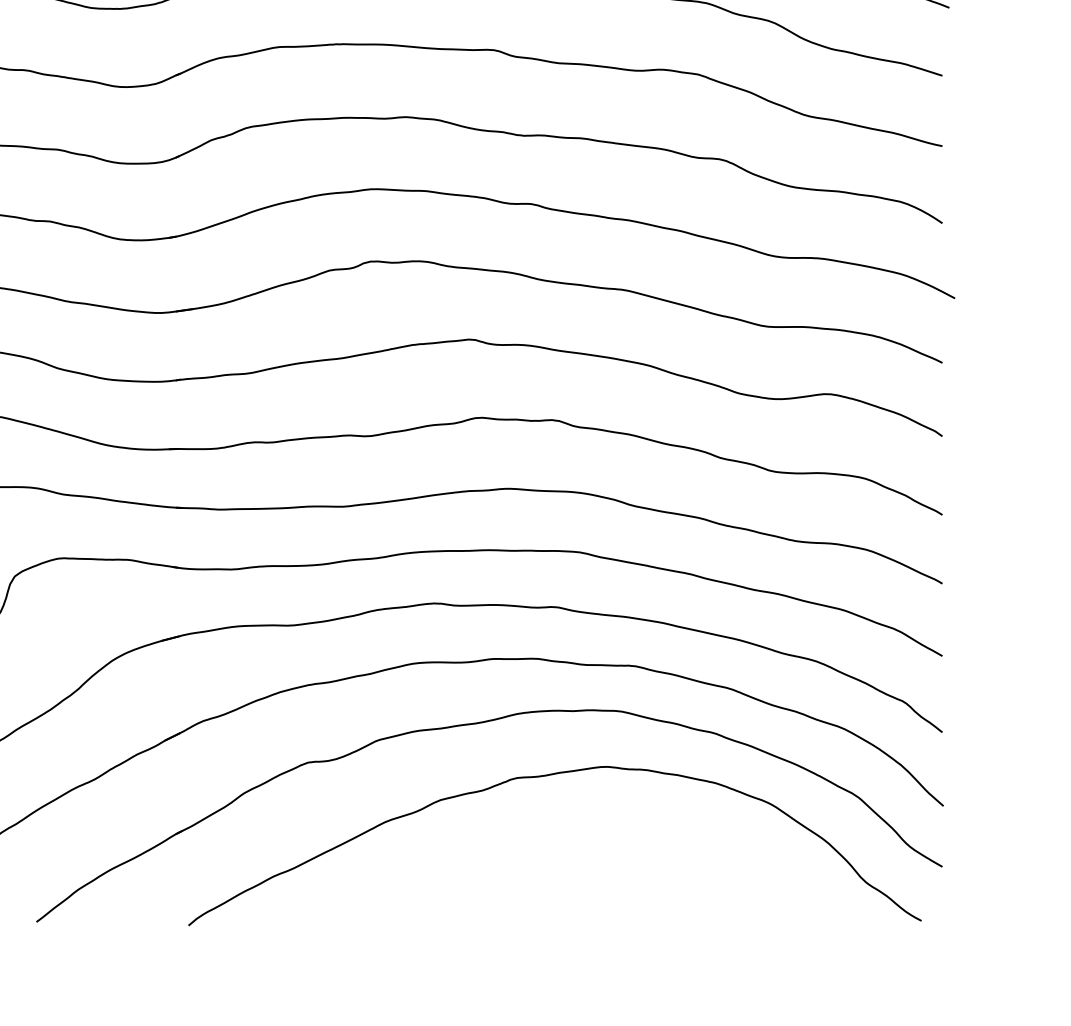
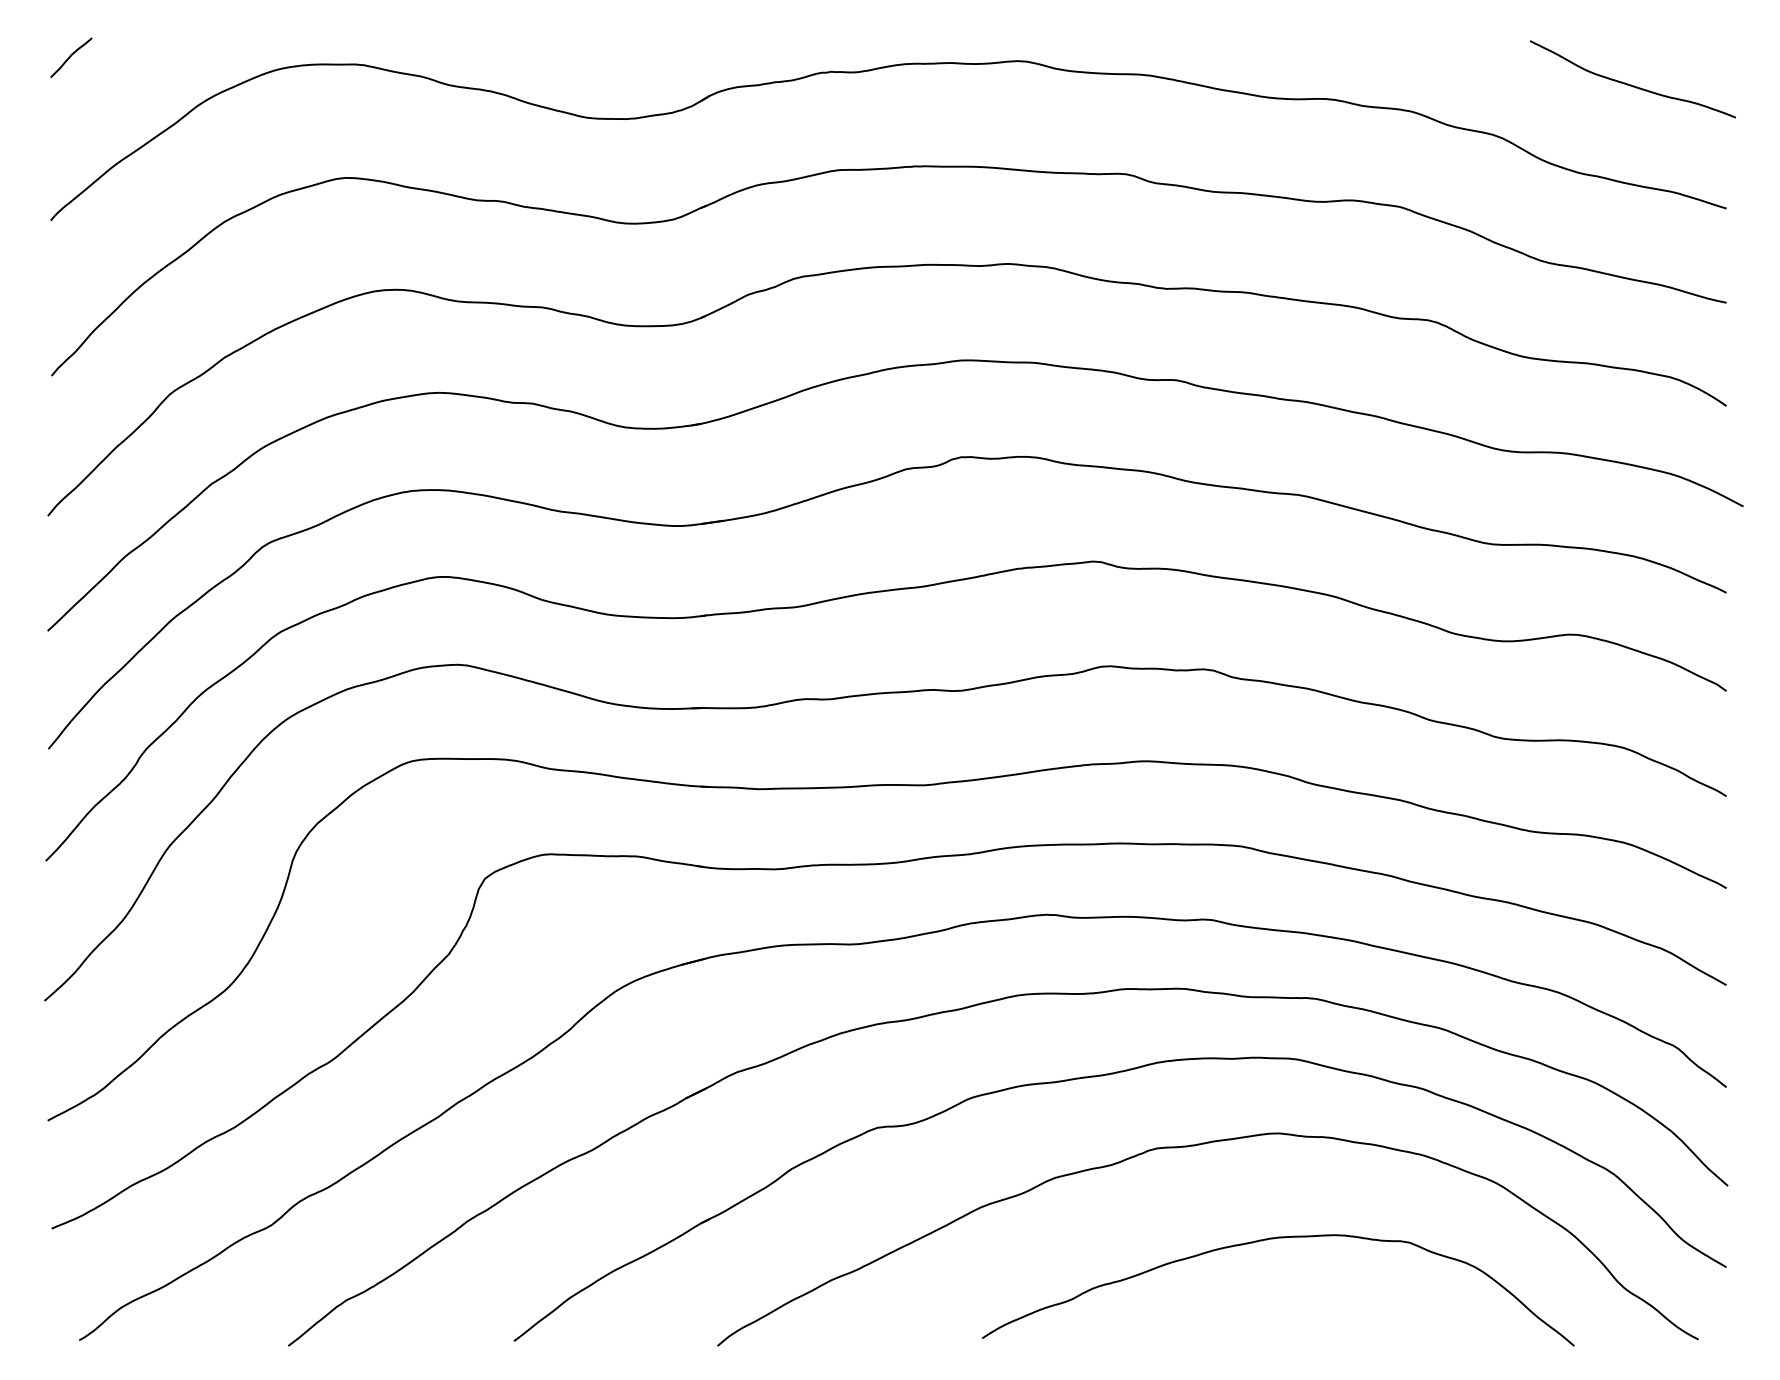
curve: (599, 846) -> (1267, 1240), added

